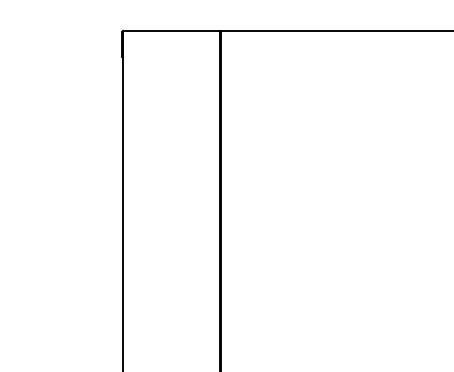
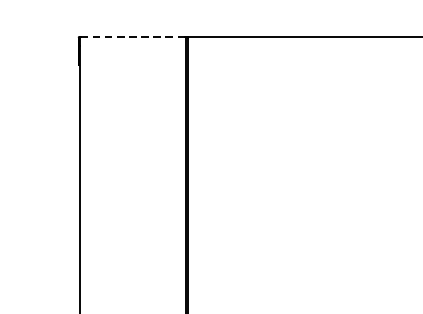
line: (171, 31) -> (132, 36), solid -> dashed

